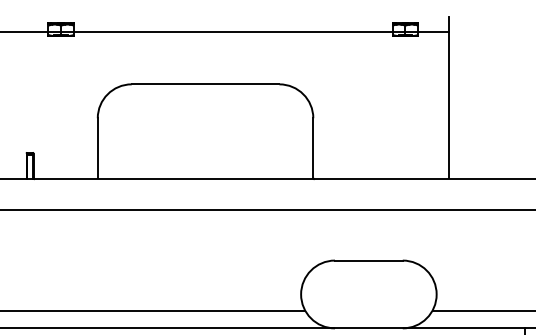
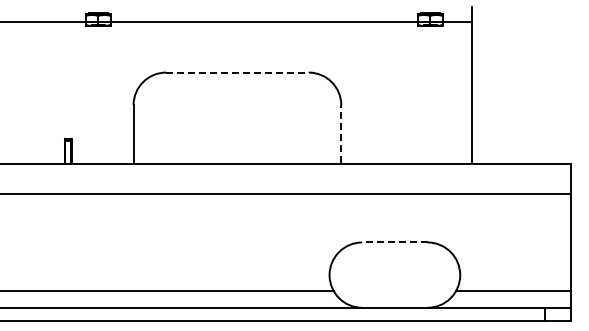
line: (205, 84) -> (237, 72), solid -> dashed
line: (313, 148) -> (341, 134), solid -> dashed
line: (368, 260) -> (394, 242), solid -> dashed

